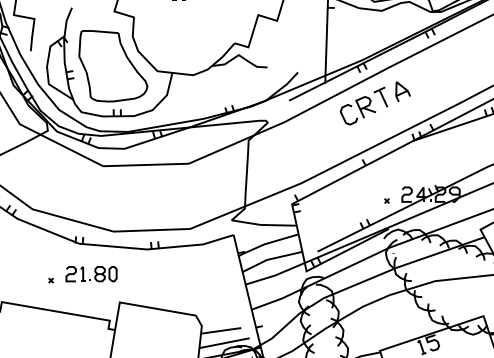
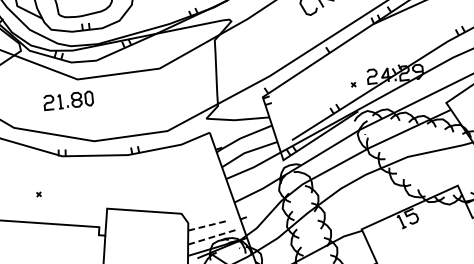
part: (91, 274) -> (68, 101), moved
line: (221, 330) -> (207, 225), solid -> dashed
line: (224, 343) -> (211, 237), solid -> dashed

